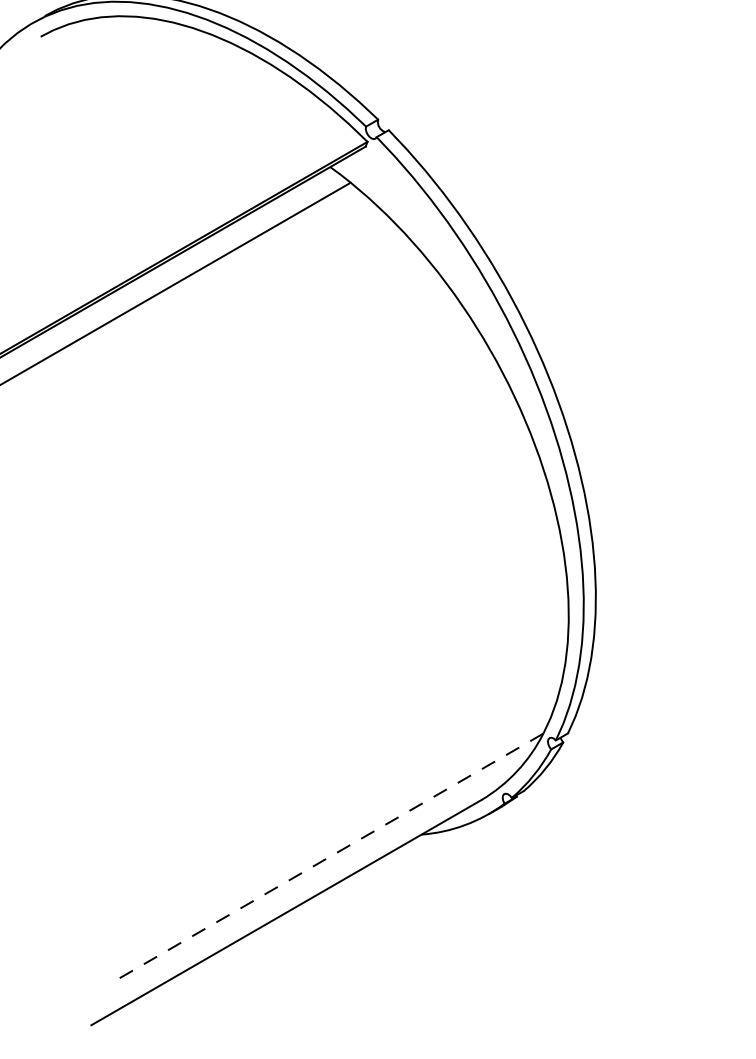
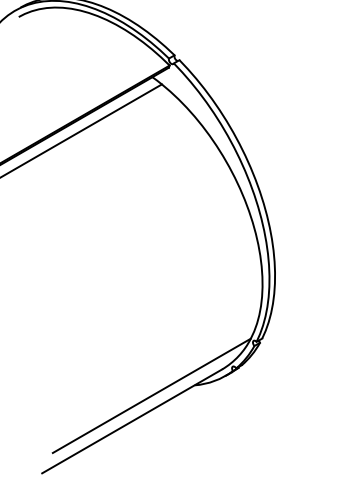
line: (328, 858) -> (151, 396), dashed -> solid

